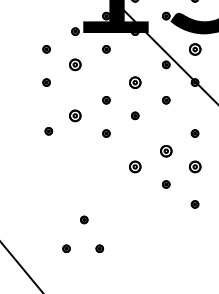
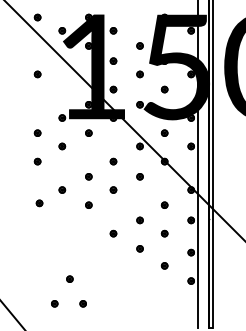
part: (194, 48) -> (164, 132), size x0.62
part: (75, 64) -> (62, 146), size x0.62
part: (135, 82) -> (113, 161), size x0.62
part: (75, 115) -> (62, 189), size x0.62
part: (165, 151) -> (139, 220), size x0.62
part: (135, 166) -> (113, 233), size x0.62
part: (194, 166) -> (164, 233), size x0.62

